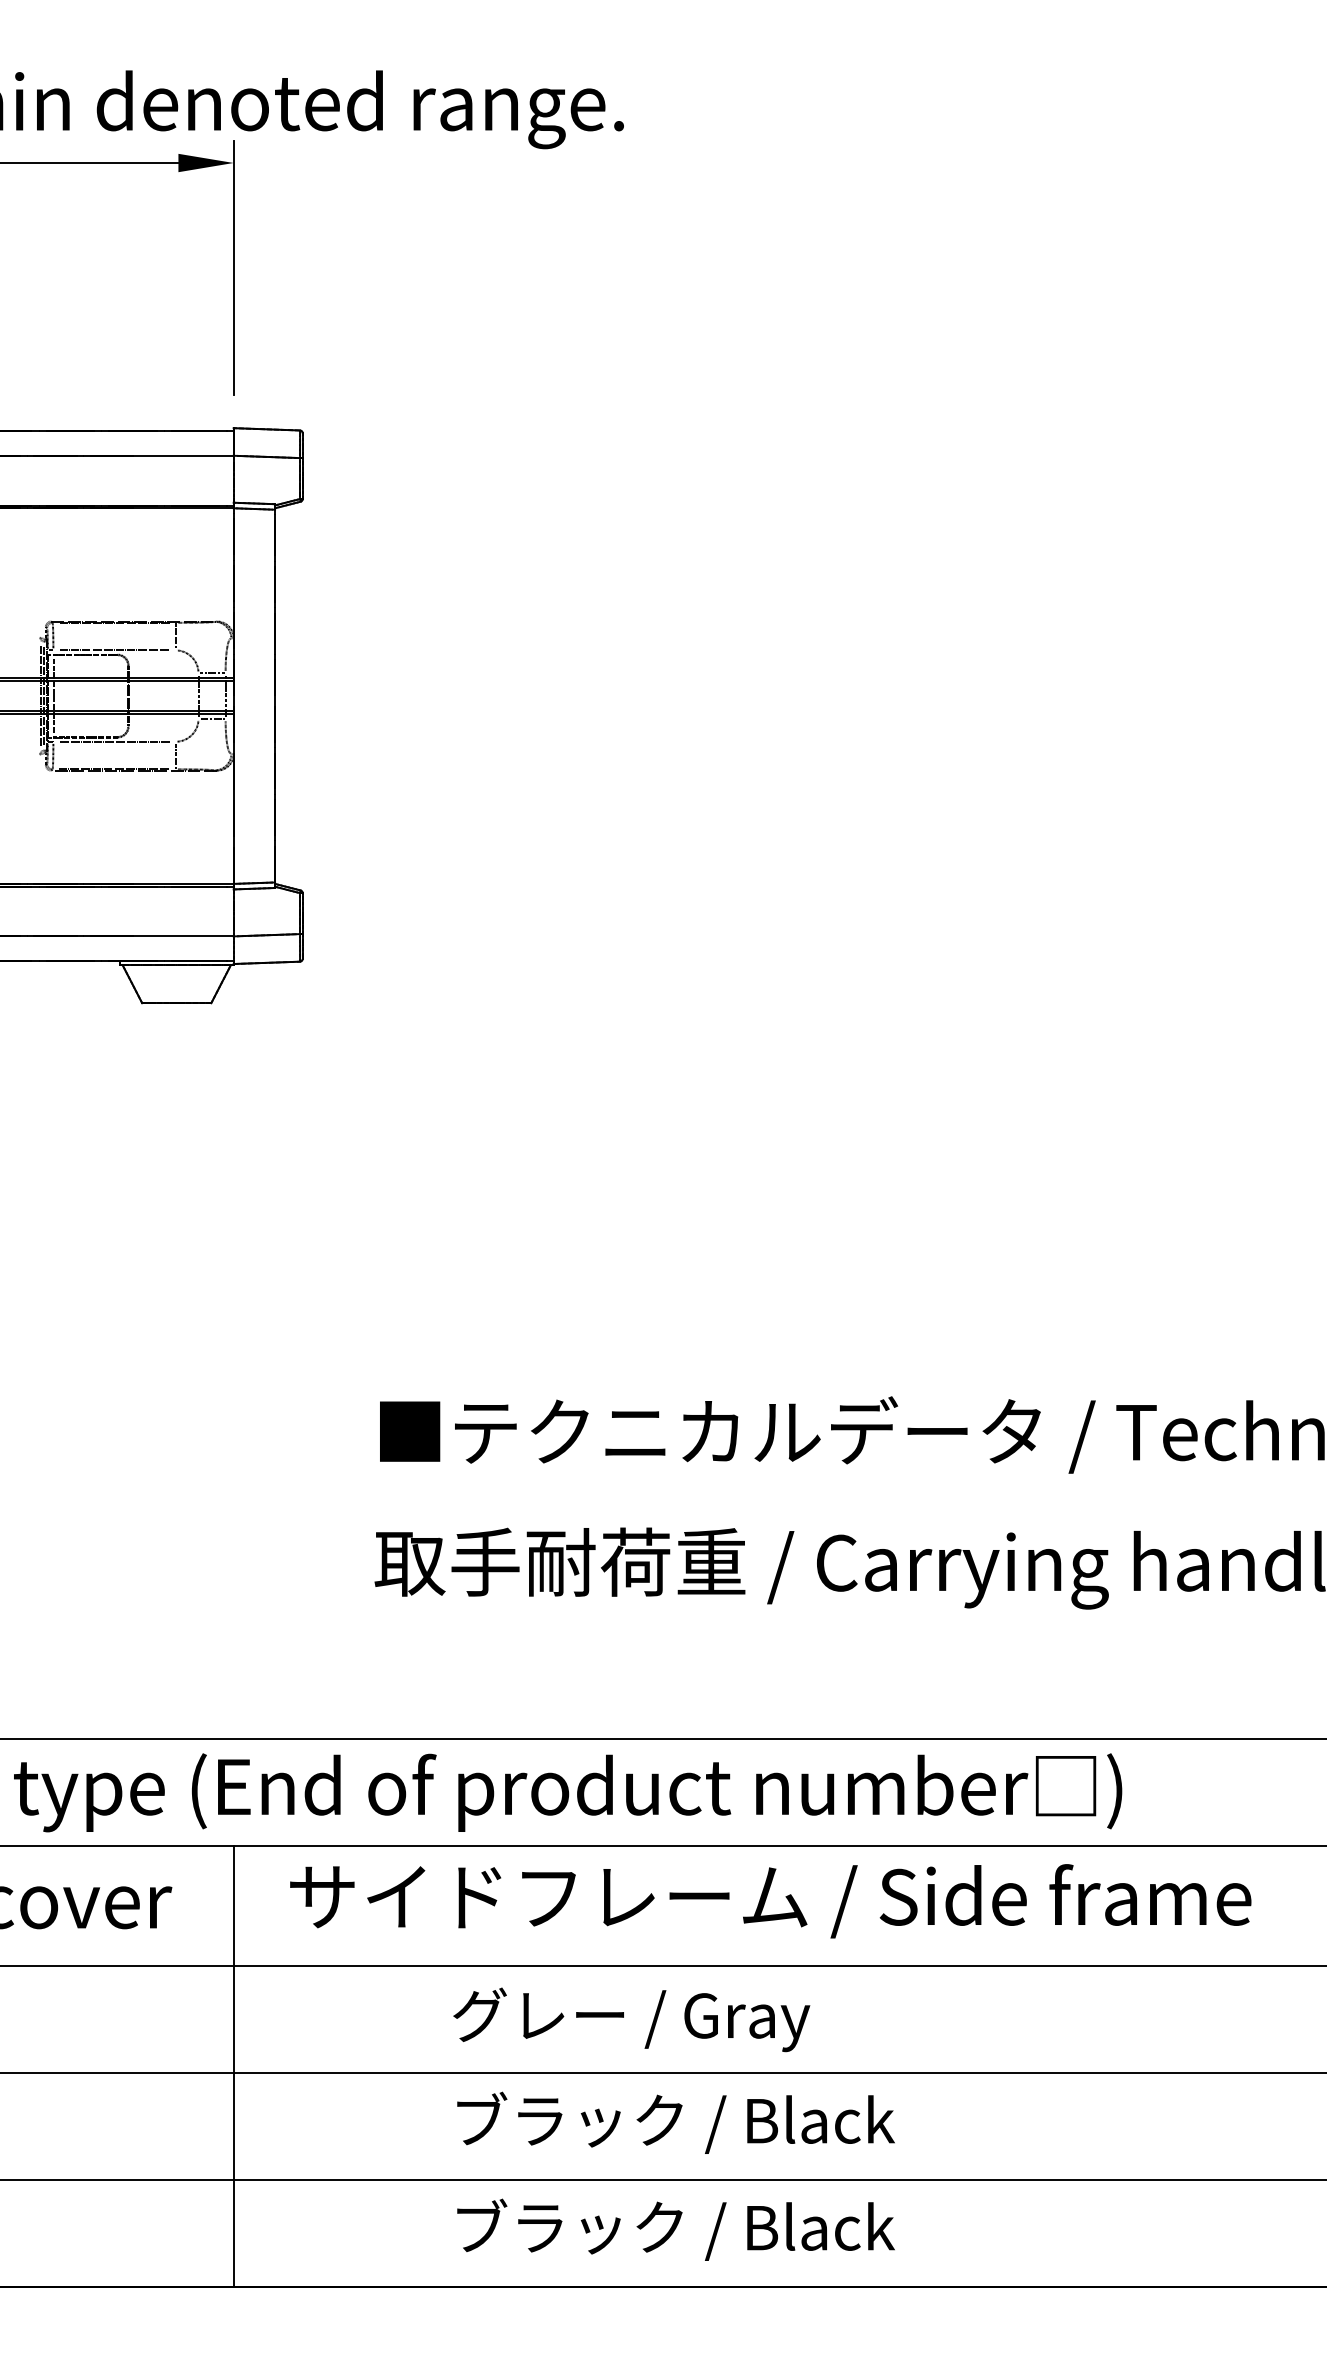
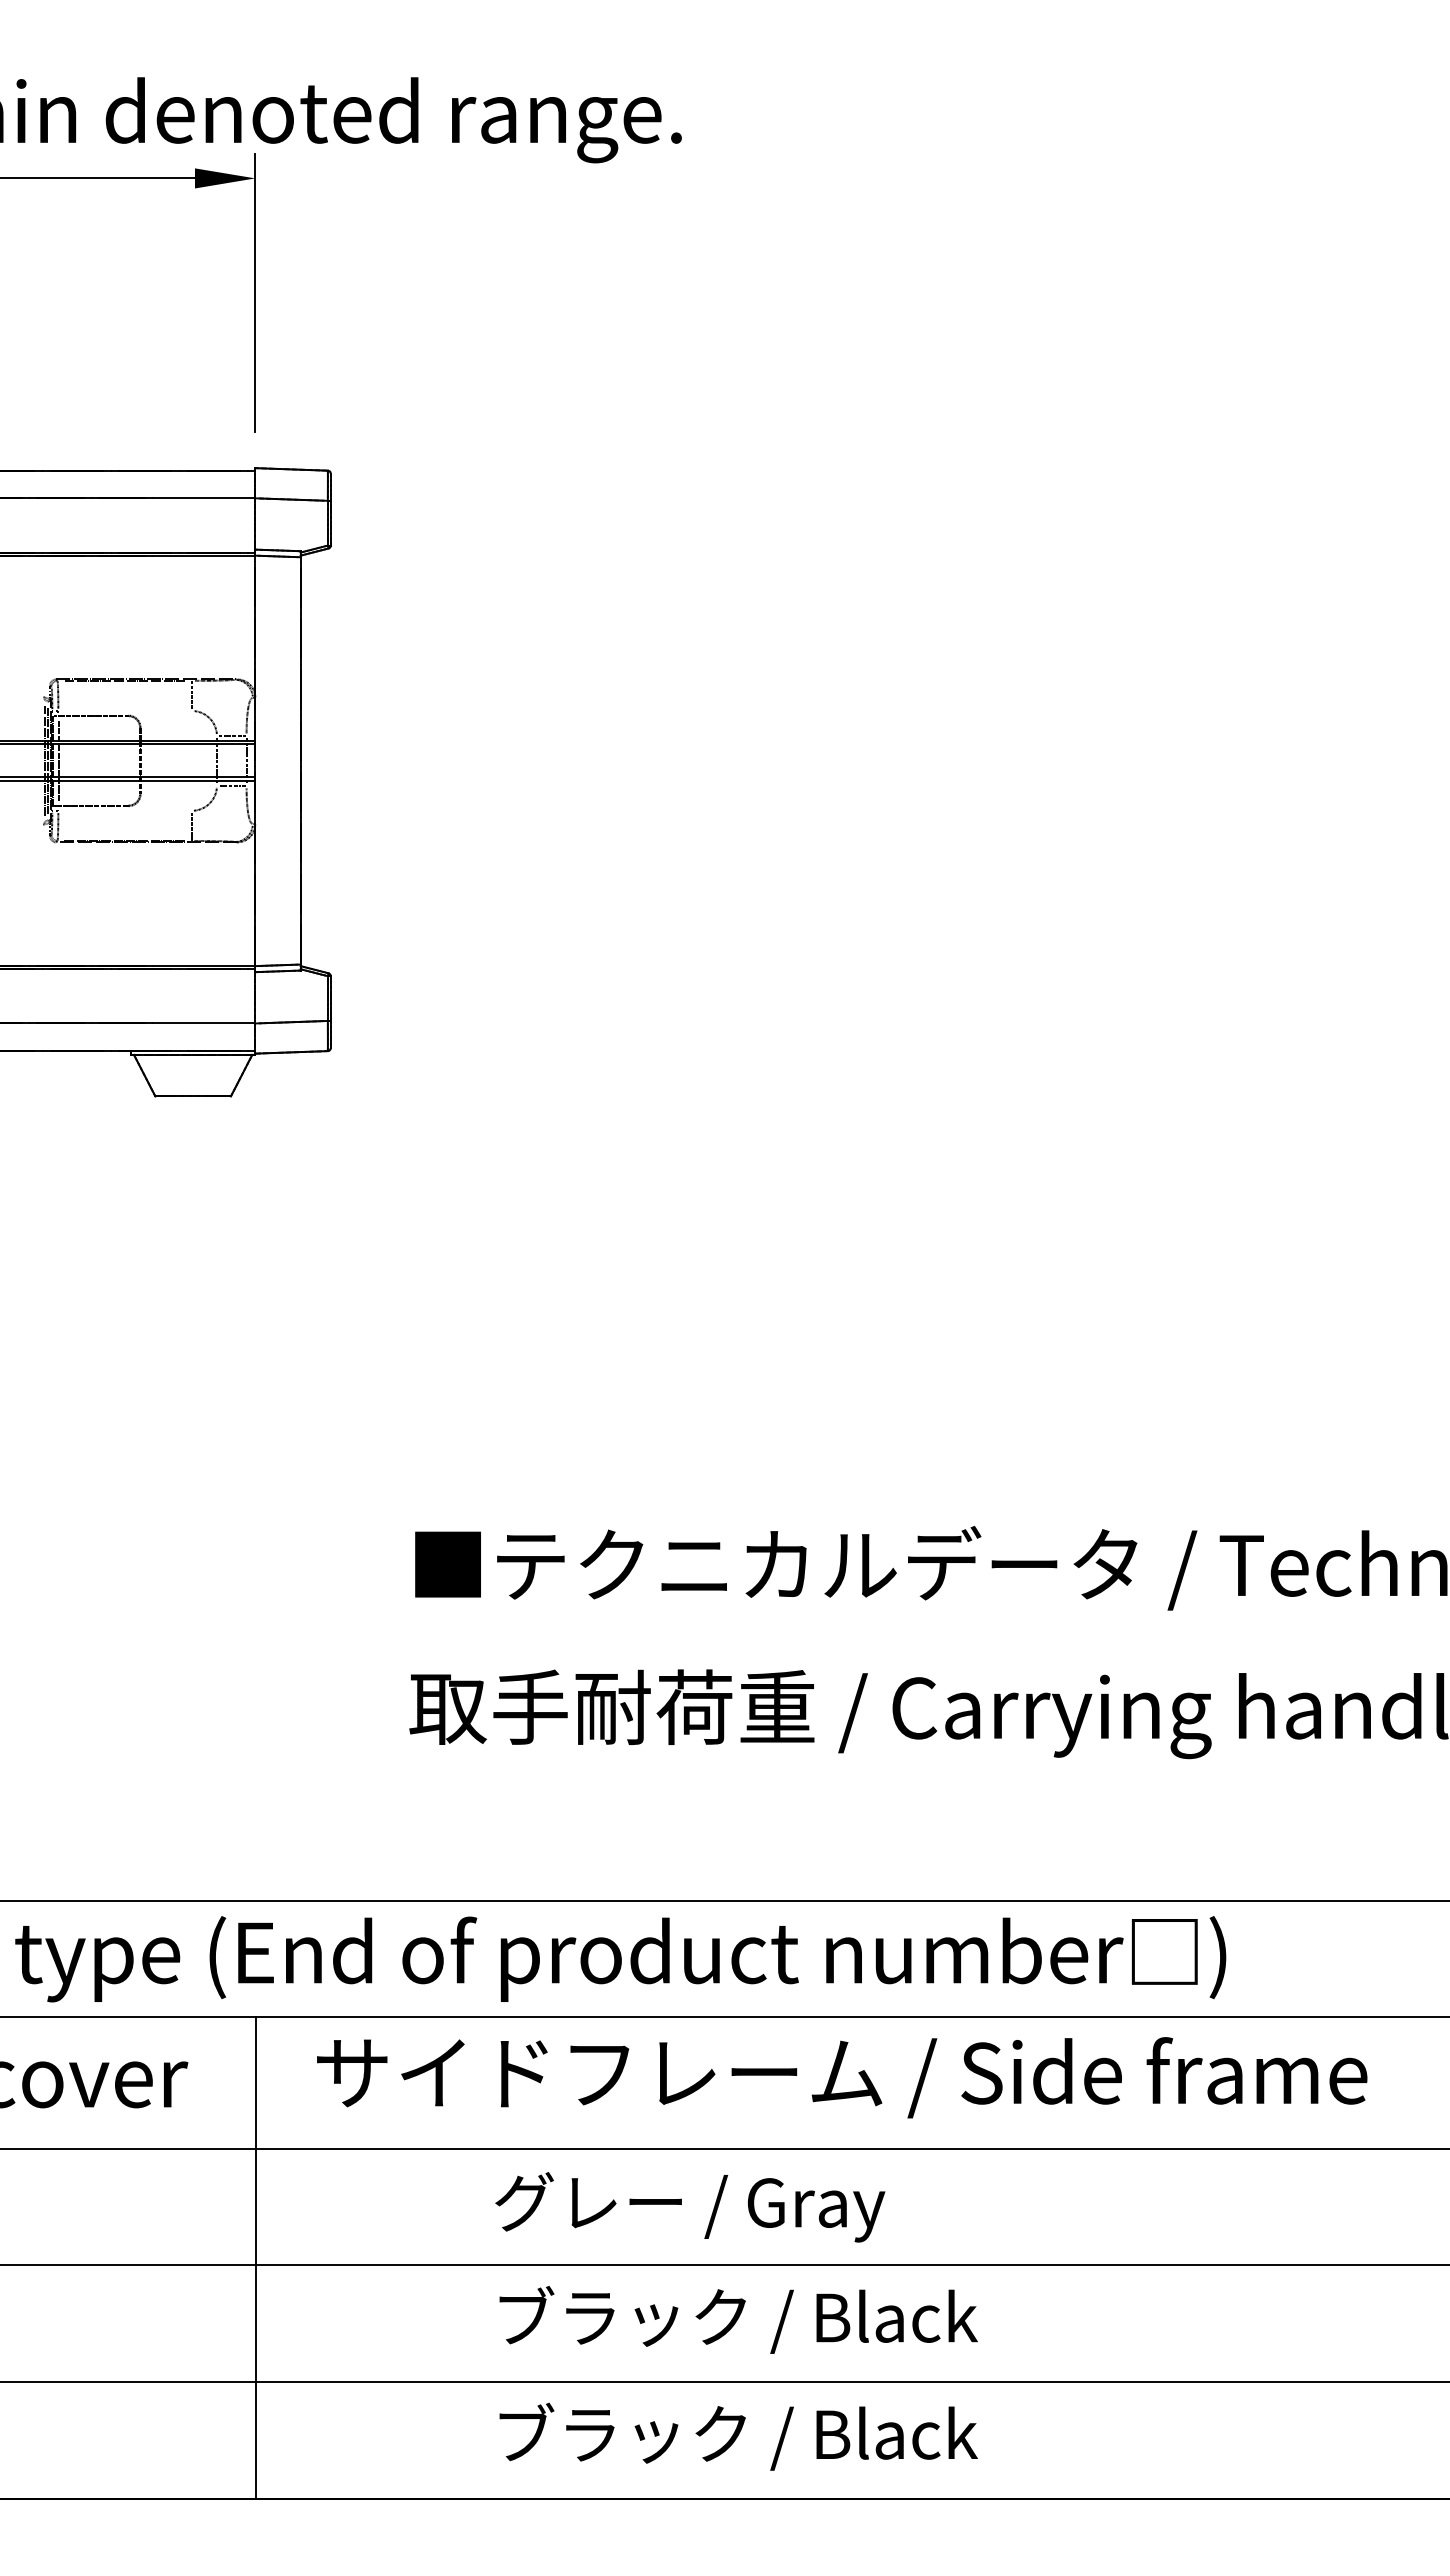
line: (114, 649) -> (125, 710), removed
line: (114, 741) -> (125, 810), removed

